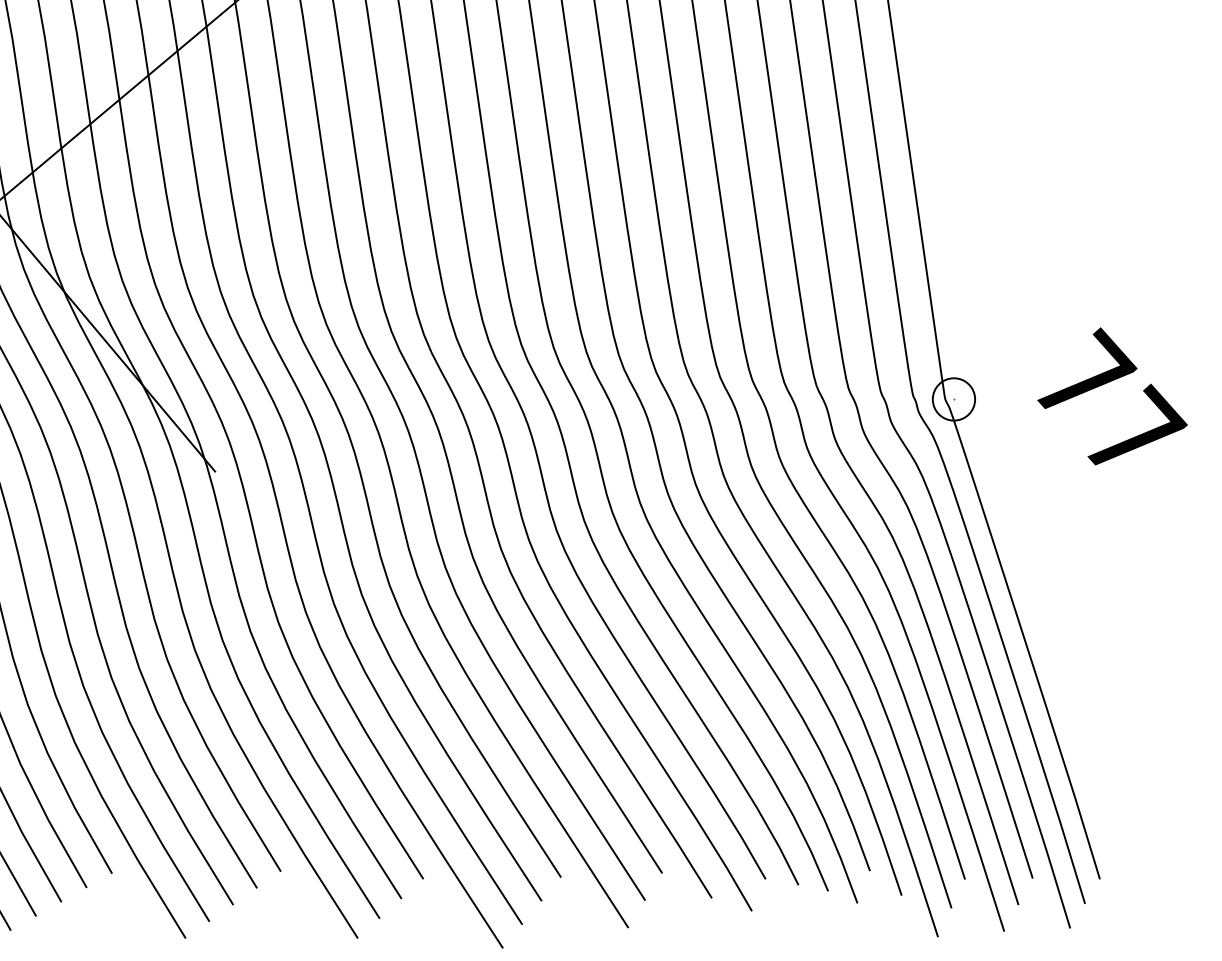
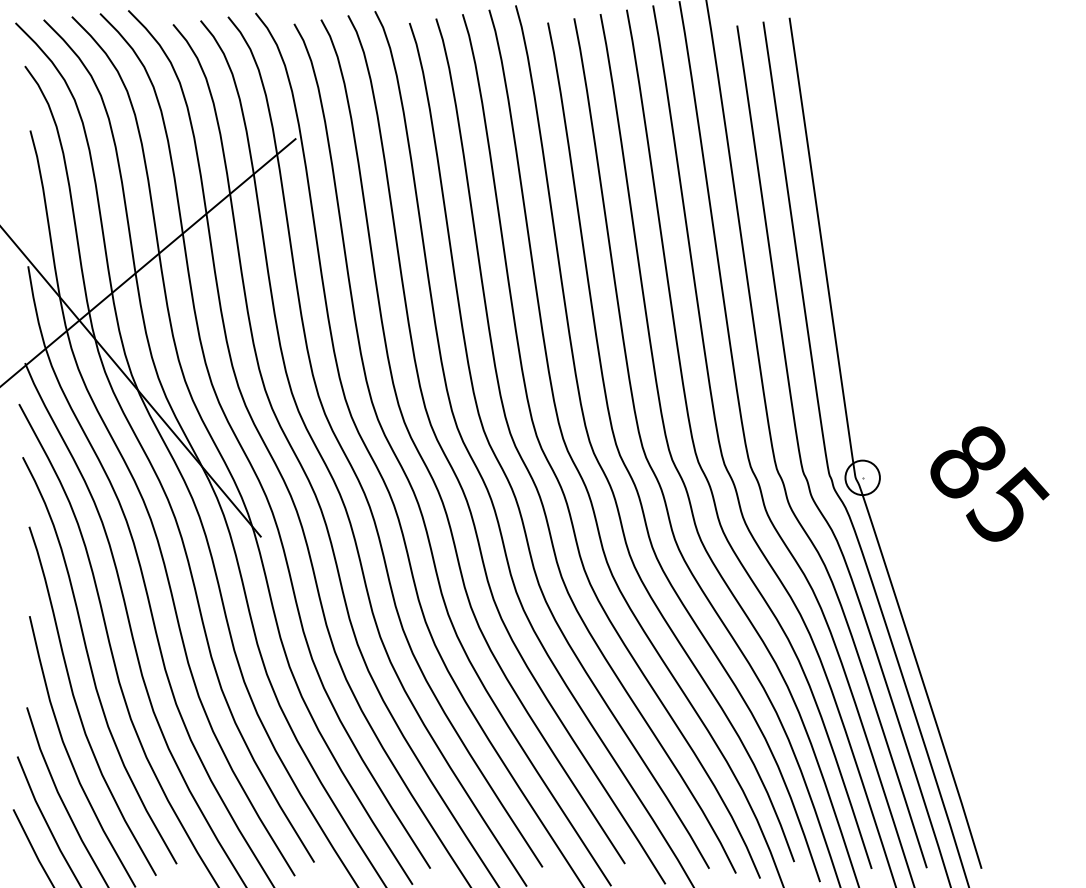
text: (1112, 402) -> (991, 480), 77 -> 85

